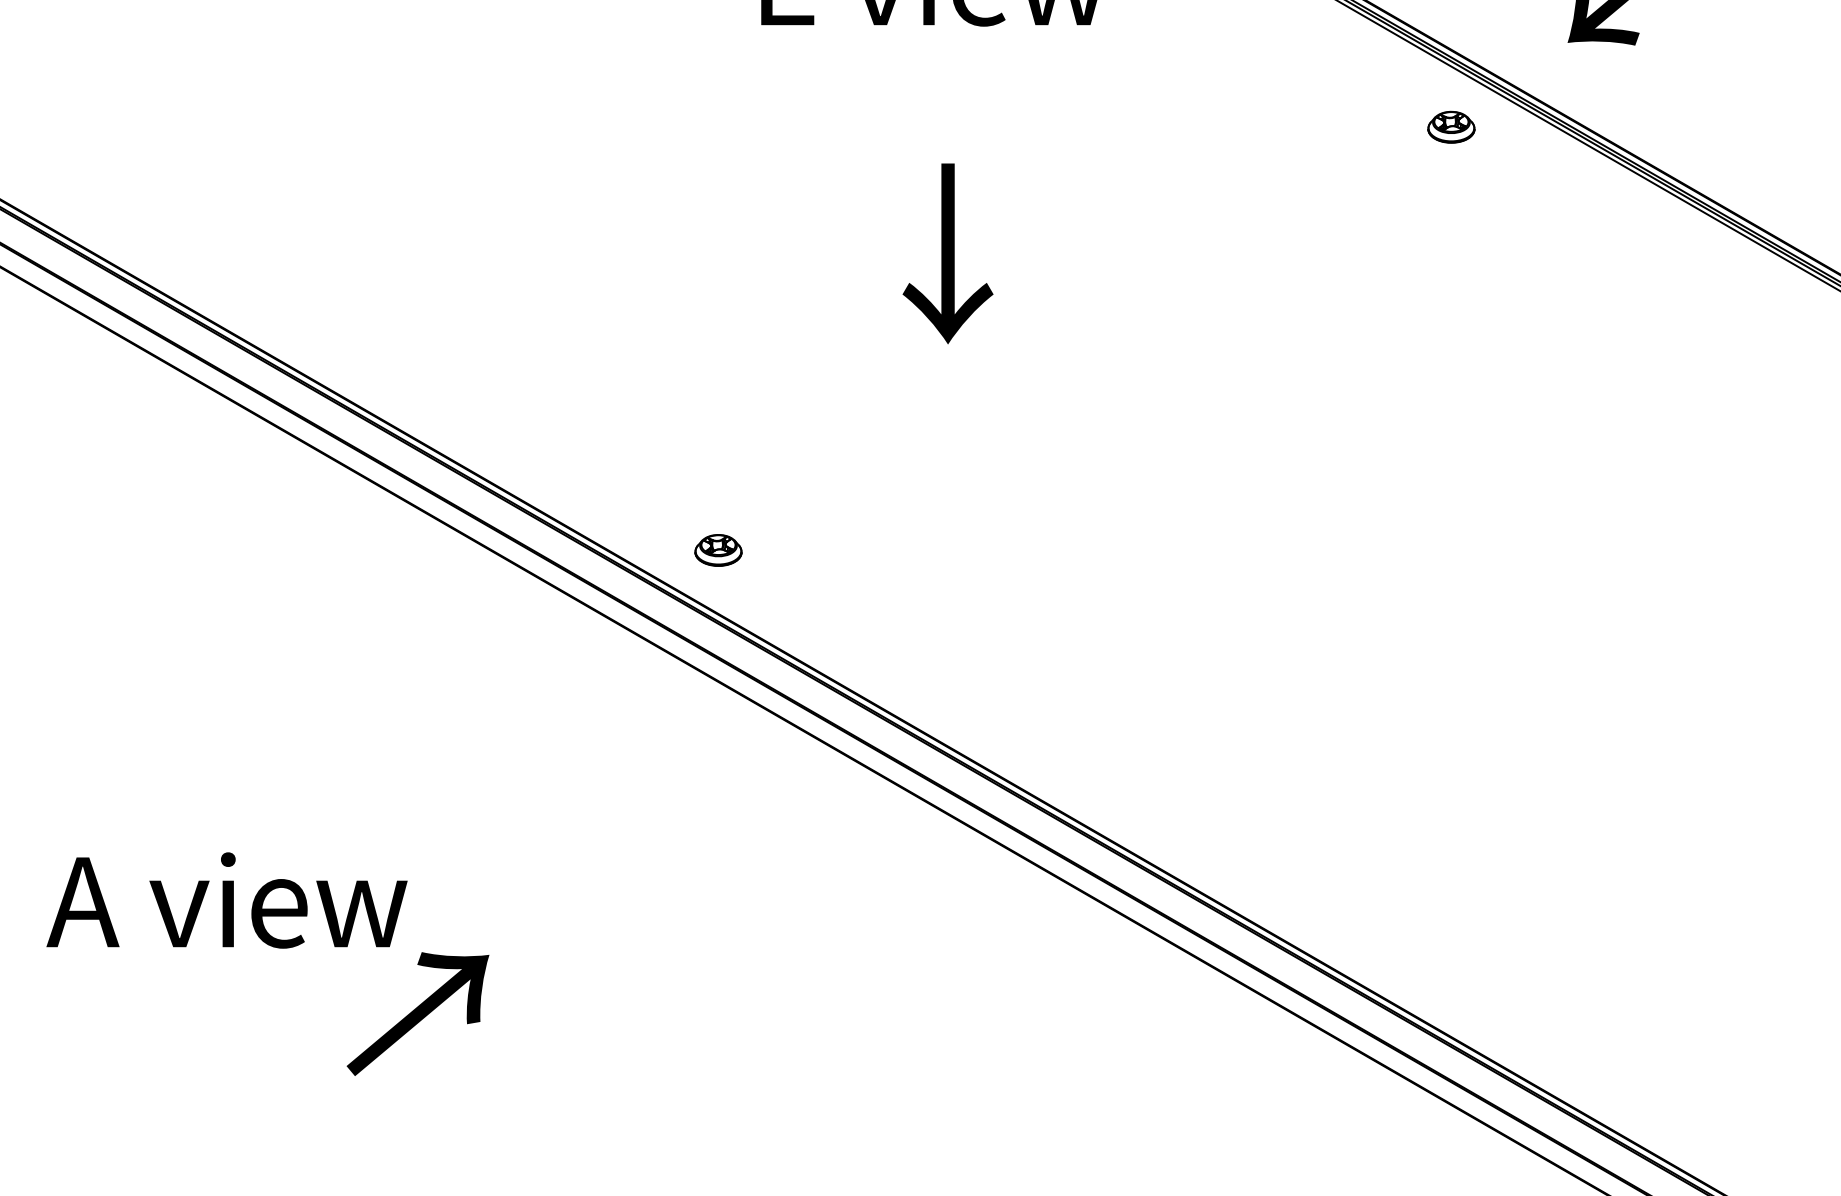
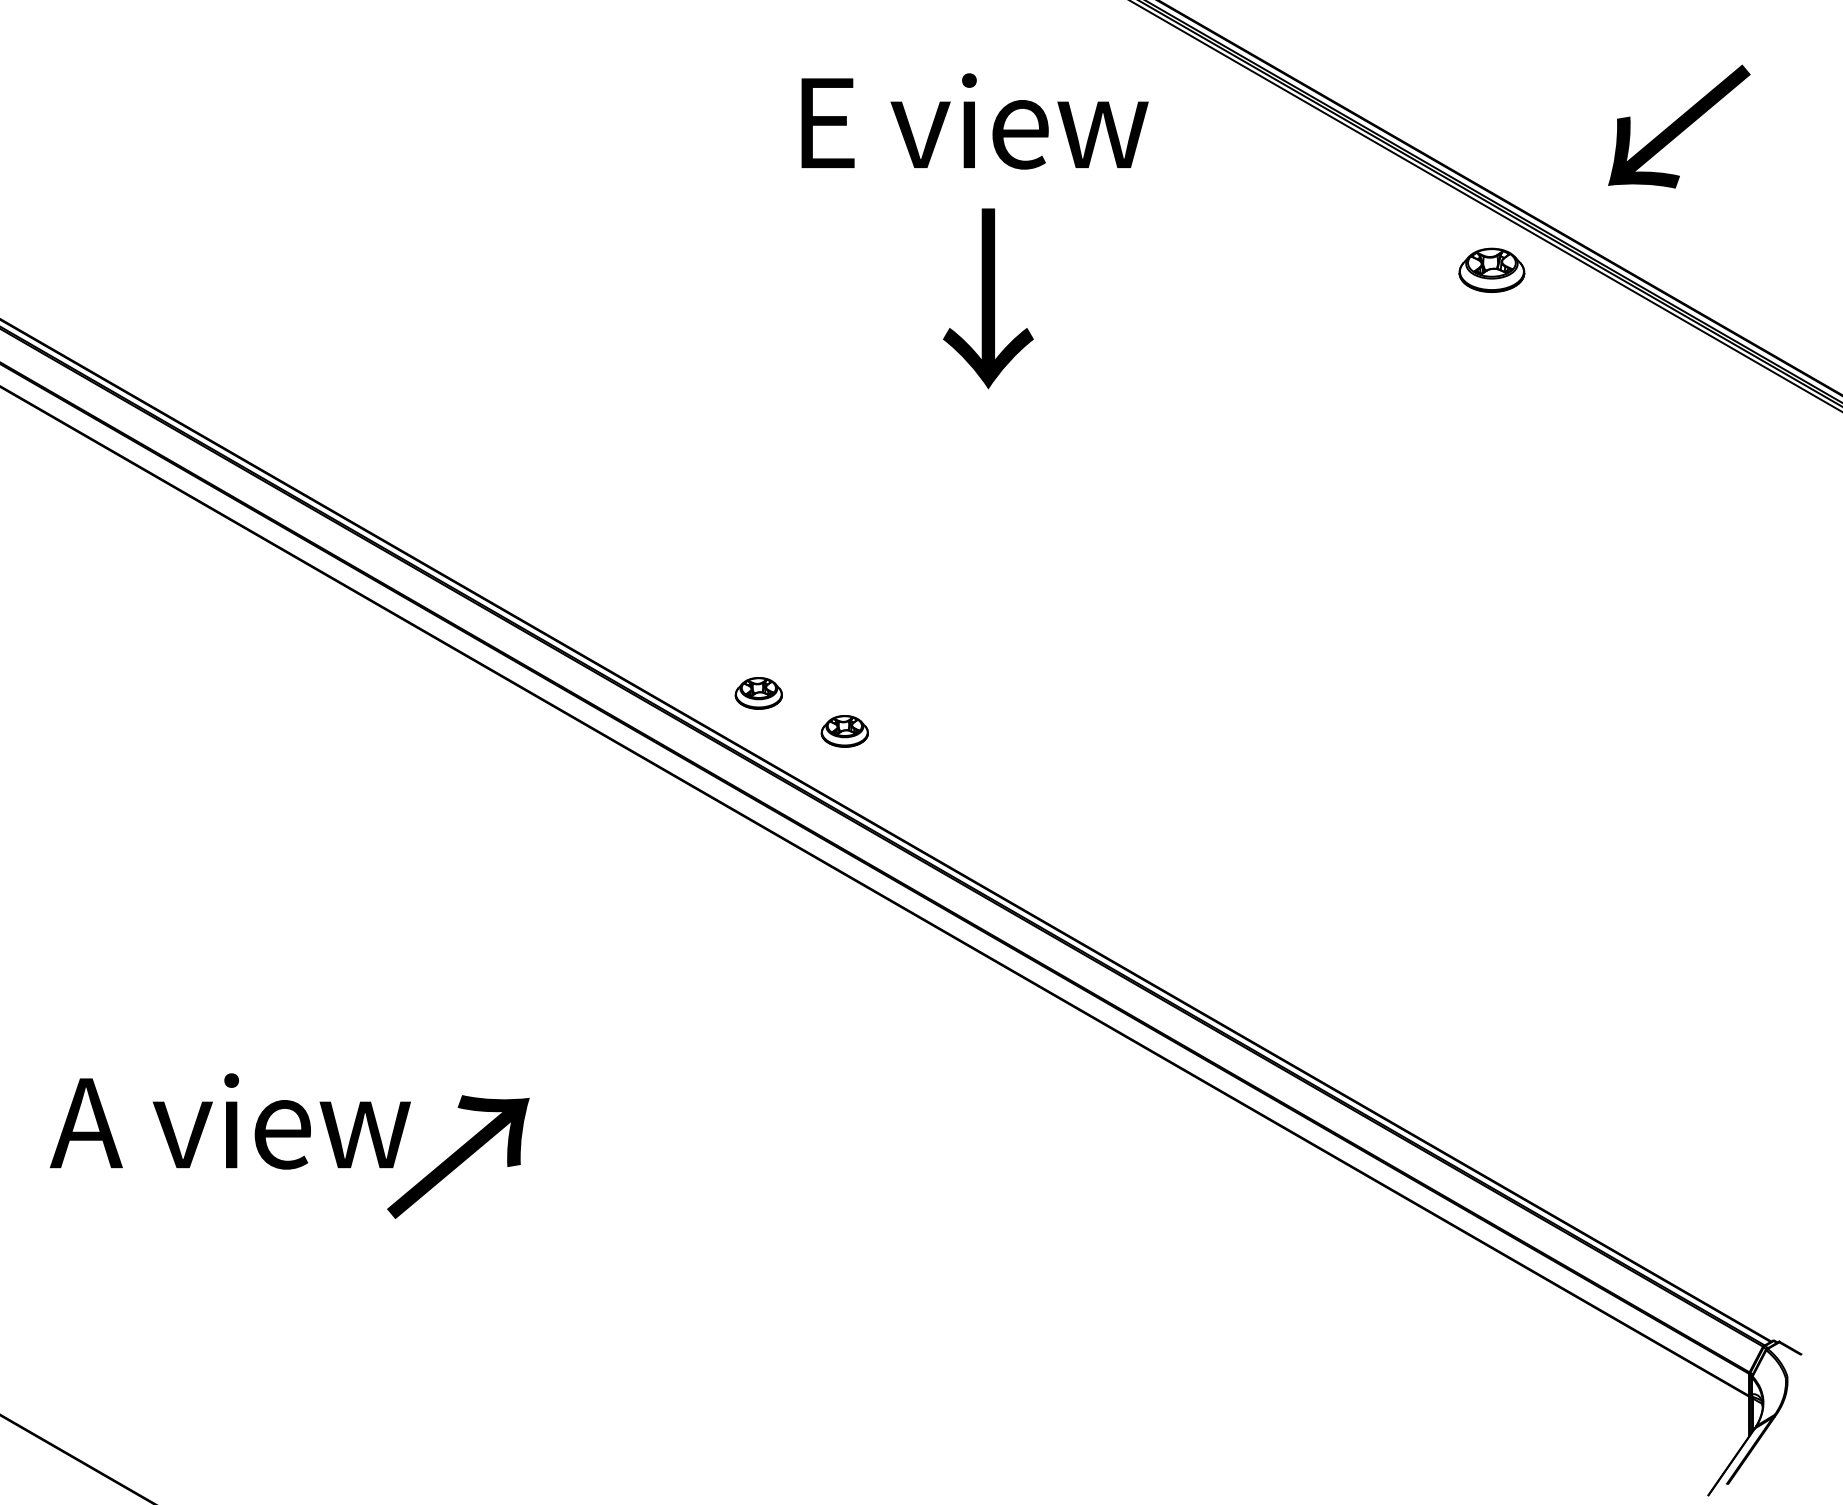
part: (1451, 126) -> (1491, 269), size x1.4
text: (948, 253) -> (988, 298), moved
part: (804, 588) -> (844, 731), added
text: (227, 900) -> (230, 1121), moved

